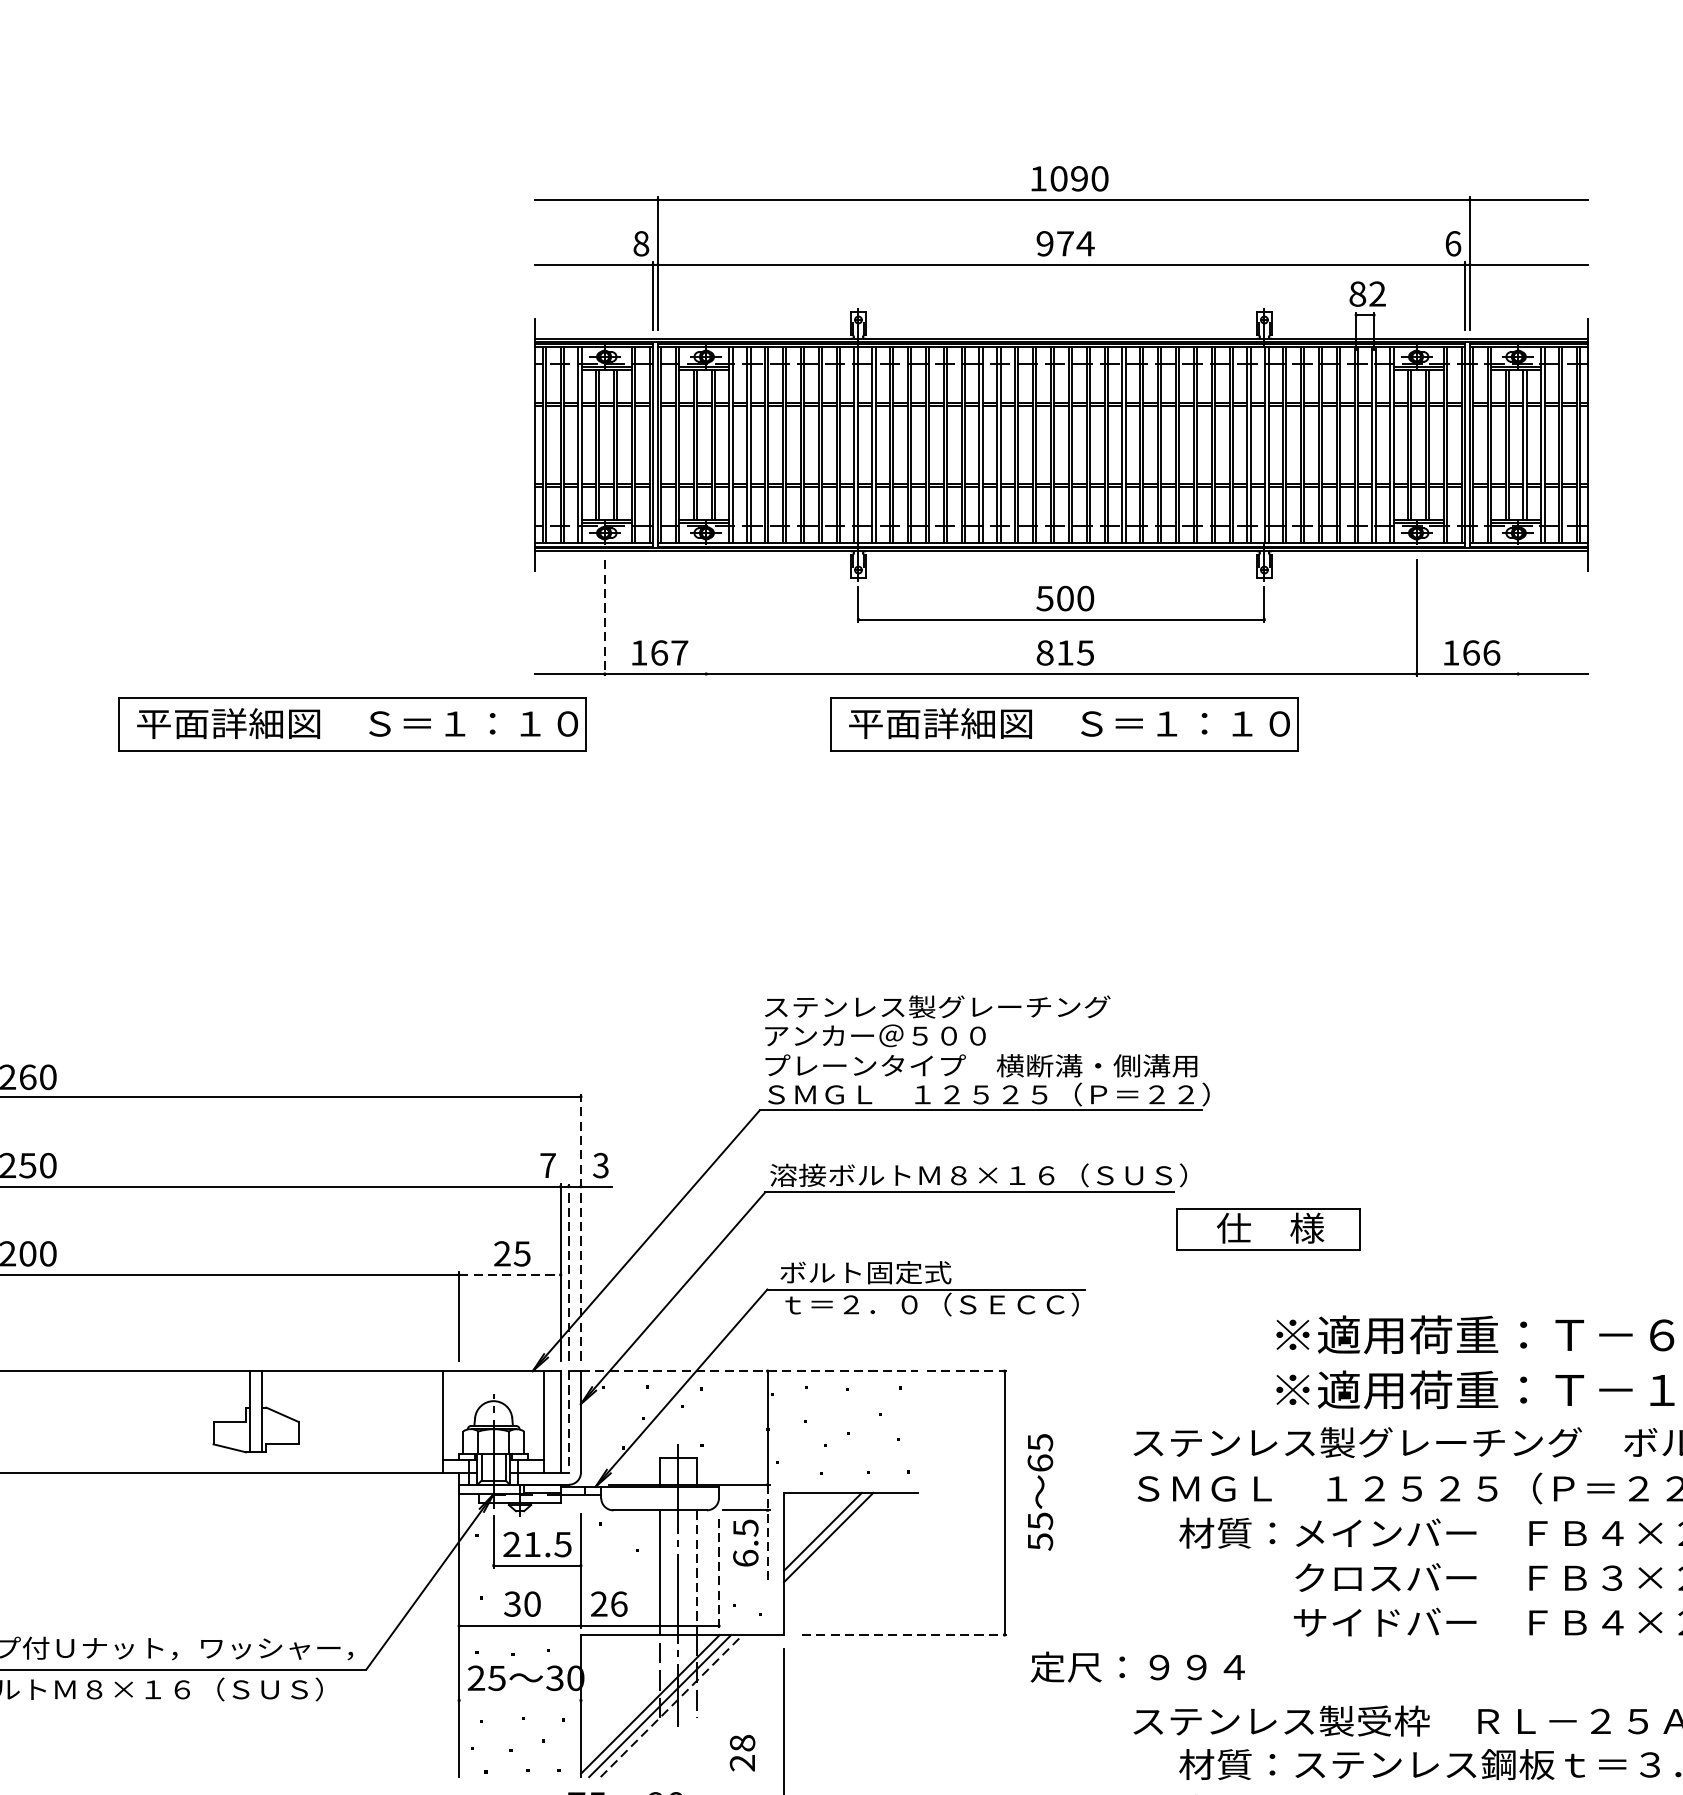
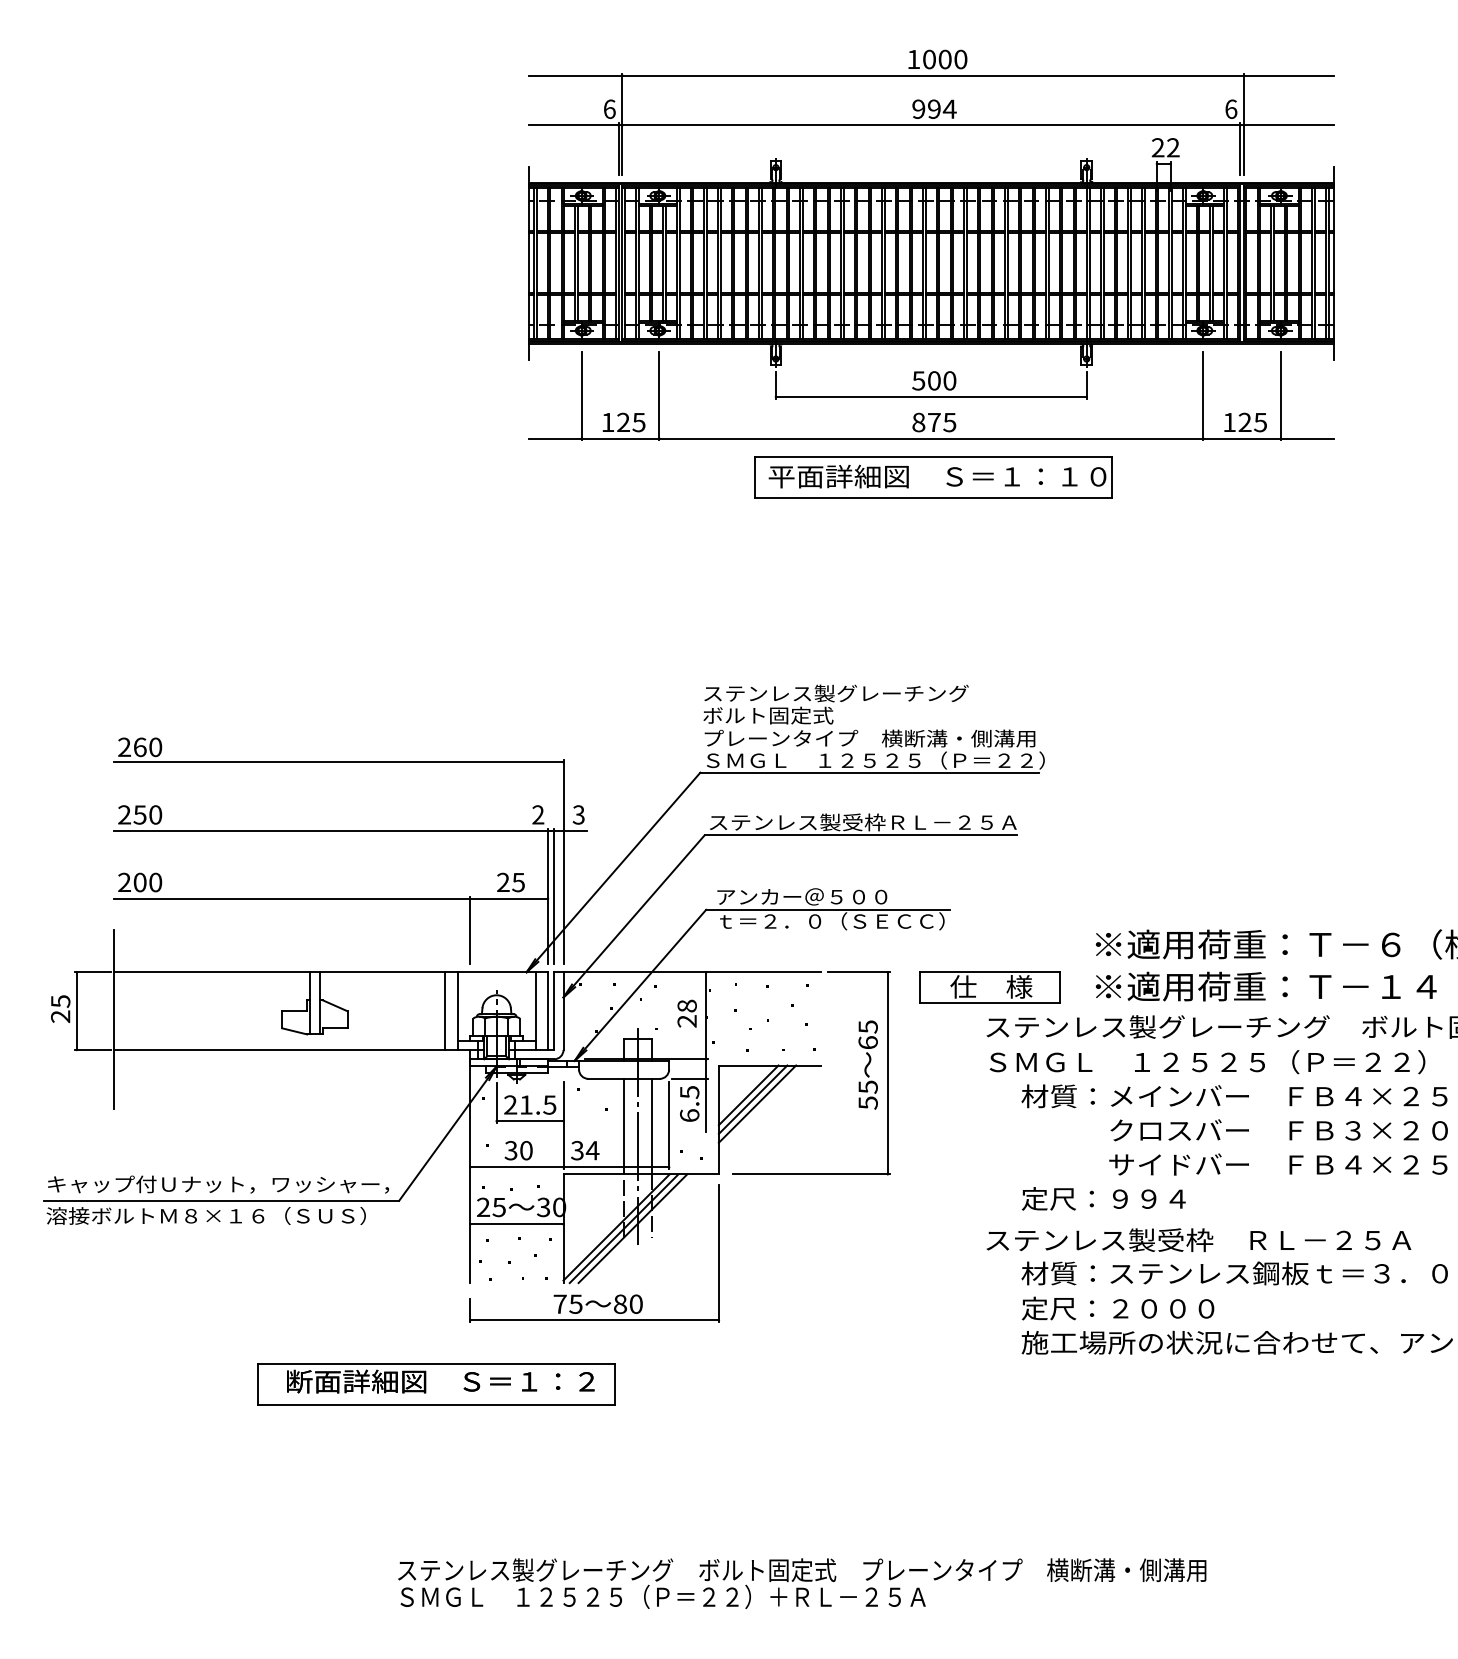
text: (1078, 178) -> (944, 59), 1090 -> 1000
text: (641, 242) -> (609, 108), 8 -> 6
text: (1065, 242) -> (934, 108), 974 -> 994
text: (1356, 293) -> (1157, 147), 82 -> 22
line: (706, 617) -> (659, 395), added
line: (1517, 617) -> (1280, 395), added
line: (604, 618) -> (581, 396), dashed -> solid
text: (669, 652) -> (631, 422), 167 -> 125
text: (1065, 652) -> (934, 422), 815 -> 875
text: (1480, 652) -> (1252, 422), 166 -> 125
part: (352, 724) -> (388, 477), removed
text: (874, 1035) -> (788, 715), アンカー＠５００ -> ボルト固定式
text: (548, 1165) -> (538, 814), 7 -> 2
text: (978, 1175) -> (867, 822), 溶接ボルトＭ８×１６（ＳＵＳ） -> ステンレス製受枠ＲＬ－２５Ａ
line: (580, 1227) -> (563, 862), dashed -> solid
part: (1268, 1229) -> (989, 987), moved
line: (569, 1272) -> (554, 896), dashed -> solid
text: (891, 1272) -> (801, 896), ボルト固定式 -> アンカー＠５００
line: (510, 1274) -> (509, 898), dashed -> solid
line: (749, 1371) -> (692, 972), dashed -> solid
line: (966, 1371) -> (858, 972), dashed -> solid
line: (426, 1421) -> (445, 1010), added
line: (569, 1422) -> (554, 1011), dashed -> solid
text: (1039, 1491) -> (867, 1064), moved
line: (767, 1533) -> (706, 1096), dashed -> solid
line: (834, 1542) -> (757, 1103), added
line: (719, 1571) -> (669, 1125), dashed -> solid
line: (697, 1572) -> (652, 1126), dashed -> solid
text: (609, 1603) -> (585, 1150), 26 -> 34
line: (904, 1635) -> (811, 1174), dashed -> solid
text: (1137, 1666) -> (1103, 1198), moved
line: (519, 1700) -> (516, 1224), added
line: (671, 1705) -> (632, 1228), dashed -> solid
text: (741, 1752) -> (686, 1013), moved

